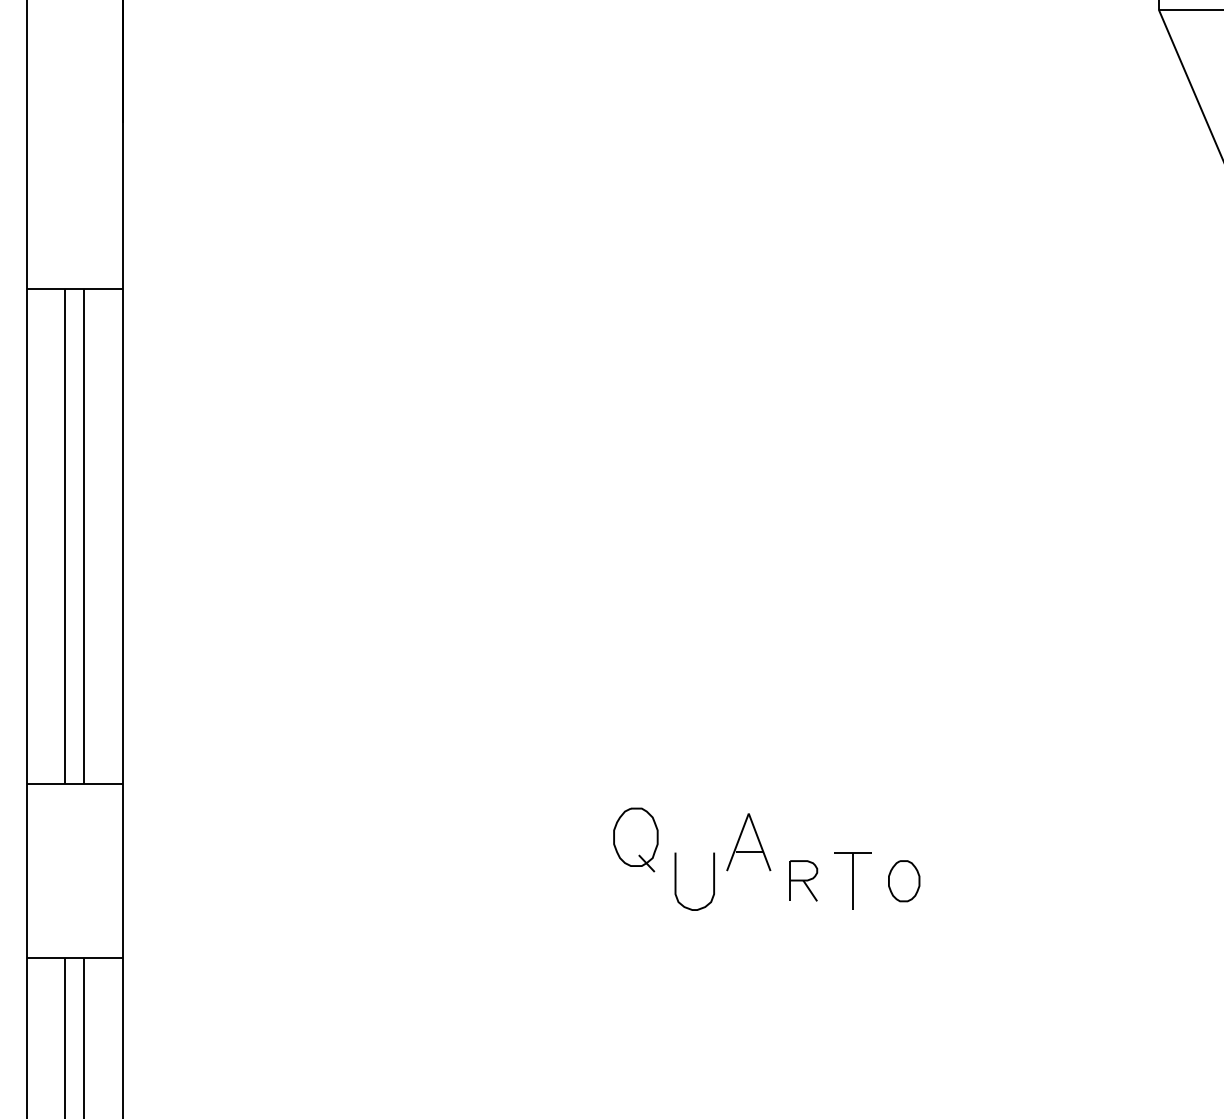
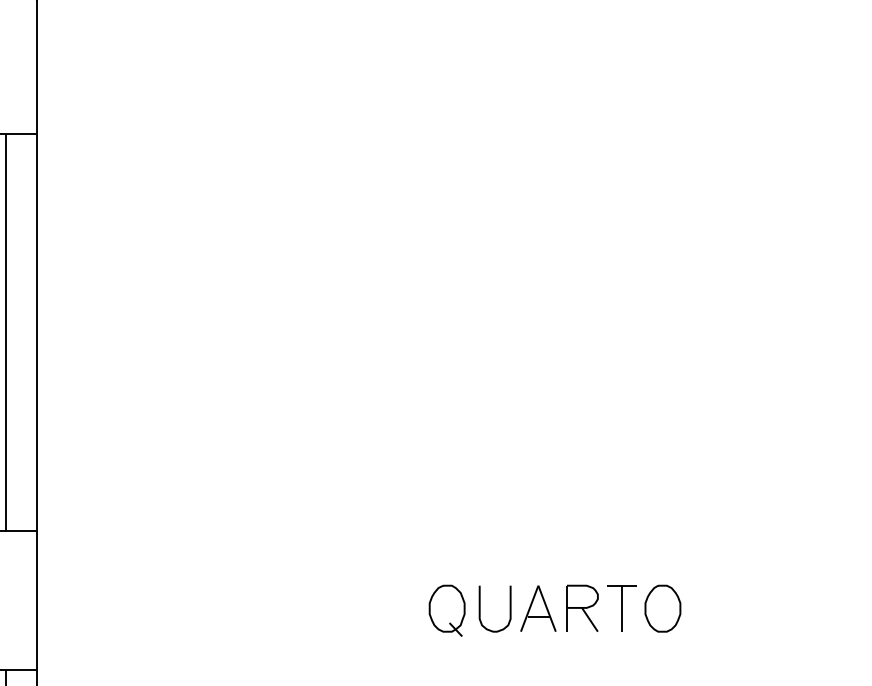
part: (635, 839) -> (446, 610), moved
part: (748, 842) -> (538, 608), moved
part: (803, 880) -> (582, 608), size x1.43
part: (903, 880) -> (662, 608), size x1.43

